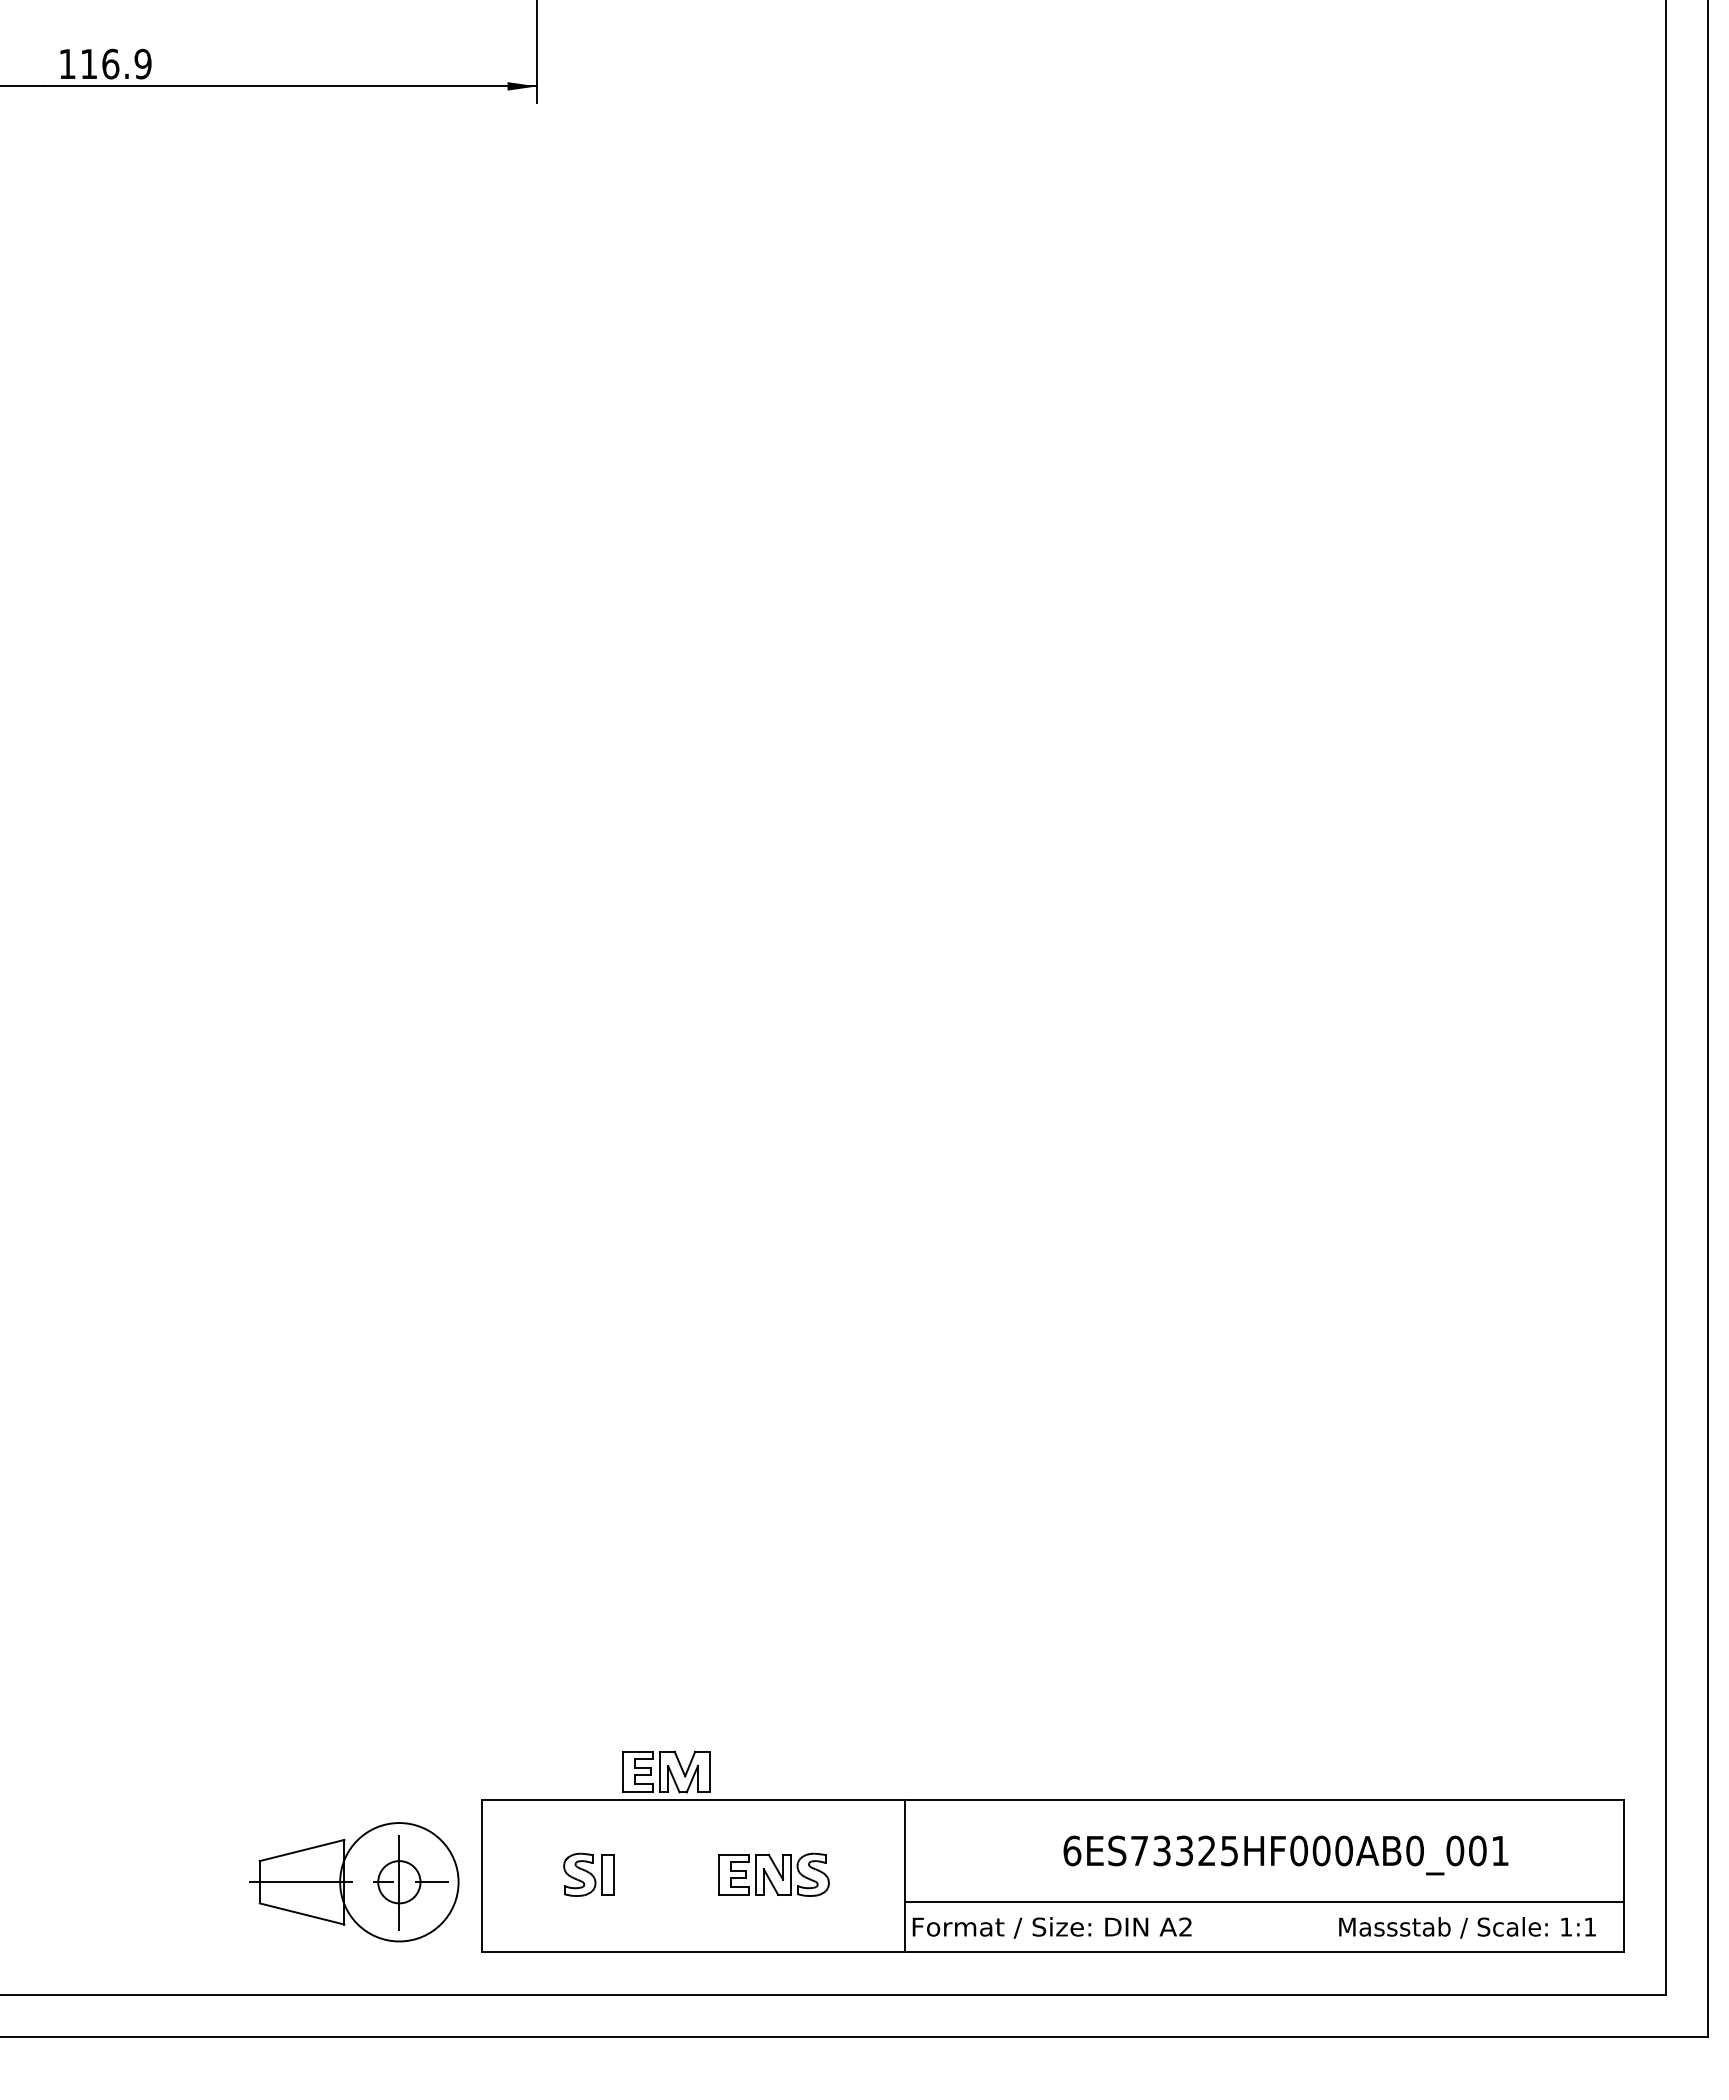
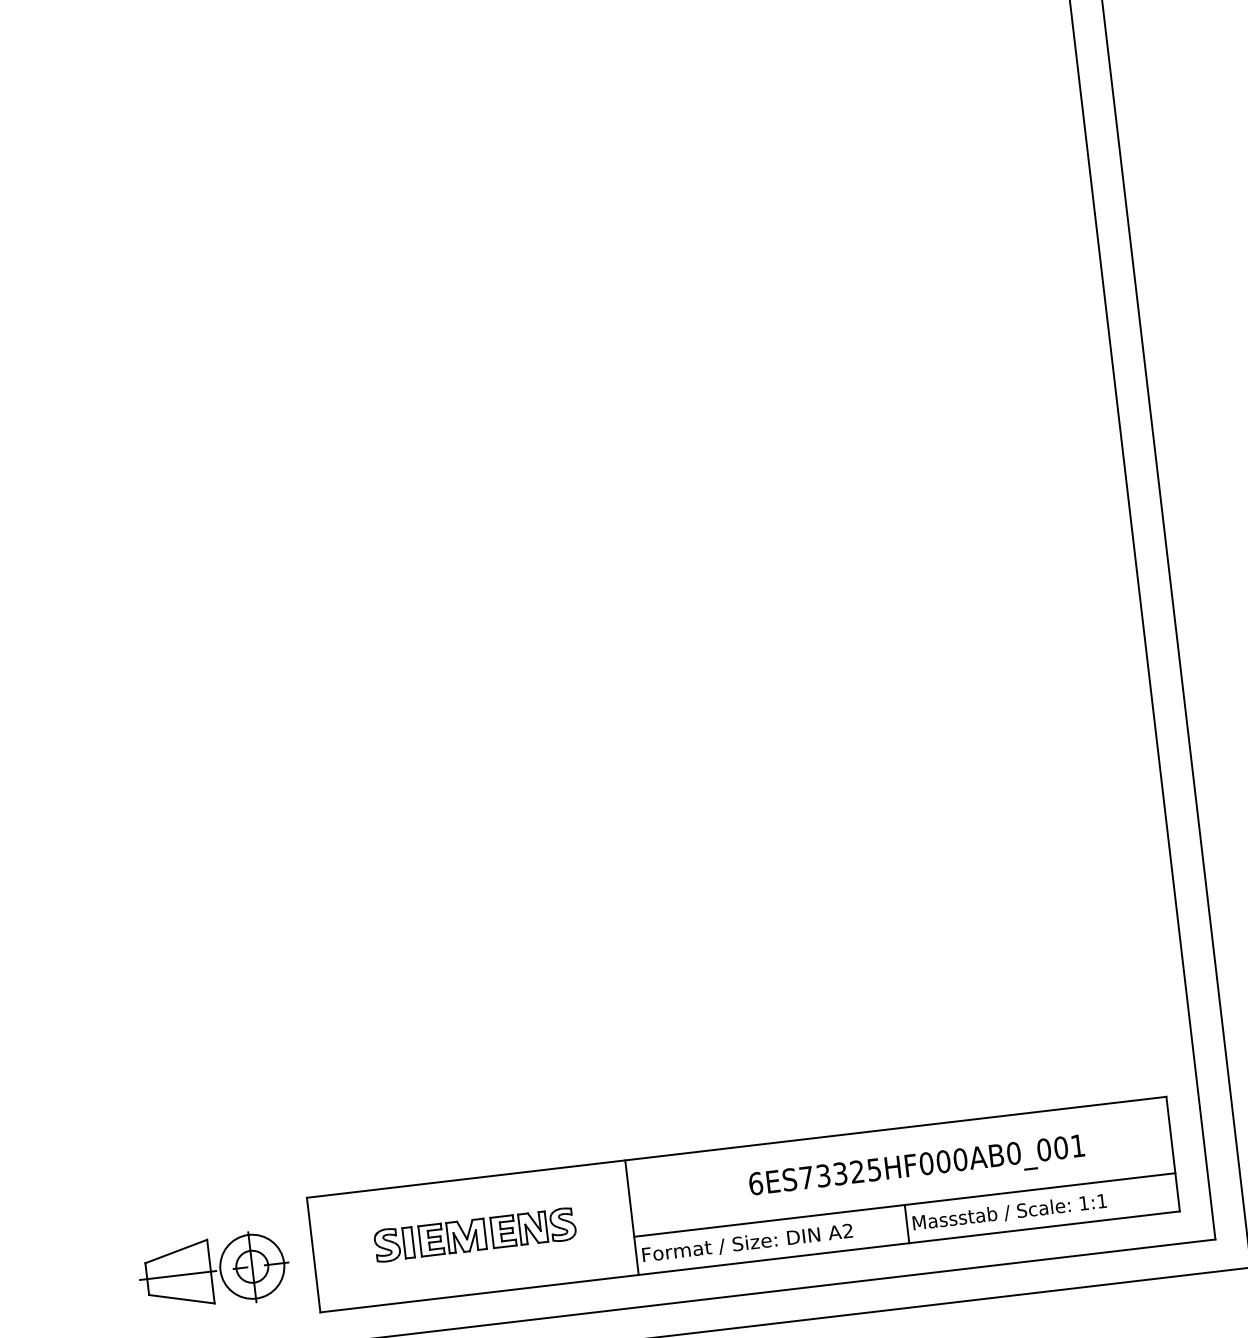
part: (666, 1771) -> (452, 1237), moved
circle: (399, 1881) -> (252, 1266), size x0.71
line: (1264, 1926) -> (907, 1223), added
text: (1467, 1927) -> (1009, 1212), moved

